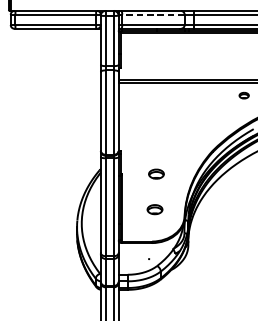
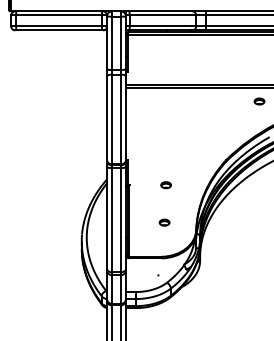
line: (152, 14) -> (162, 15), dashed -> solid
part: (155, 174) -> (165, 185), size x0.62
part: (154, 209) -> (164, 222), size x0.62

